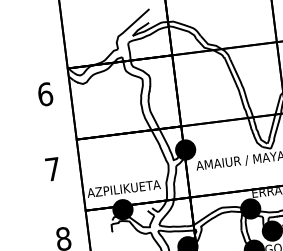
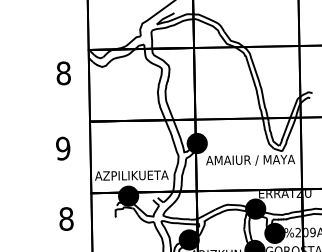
text: (45, 94) -> (63, 73), 6 -> 8
text: (53, 169) -> (63, 148), 7 -> 9

